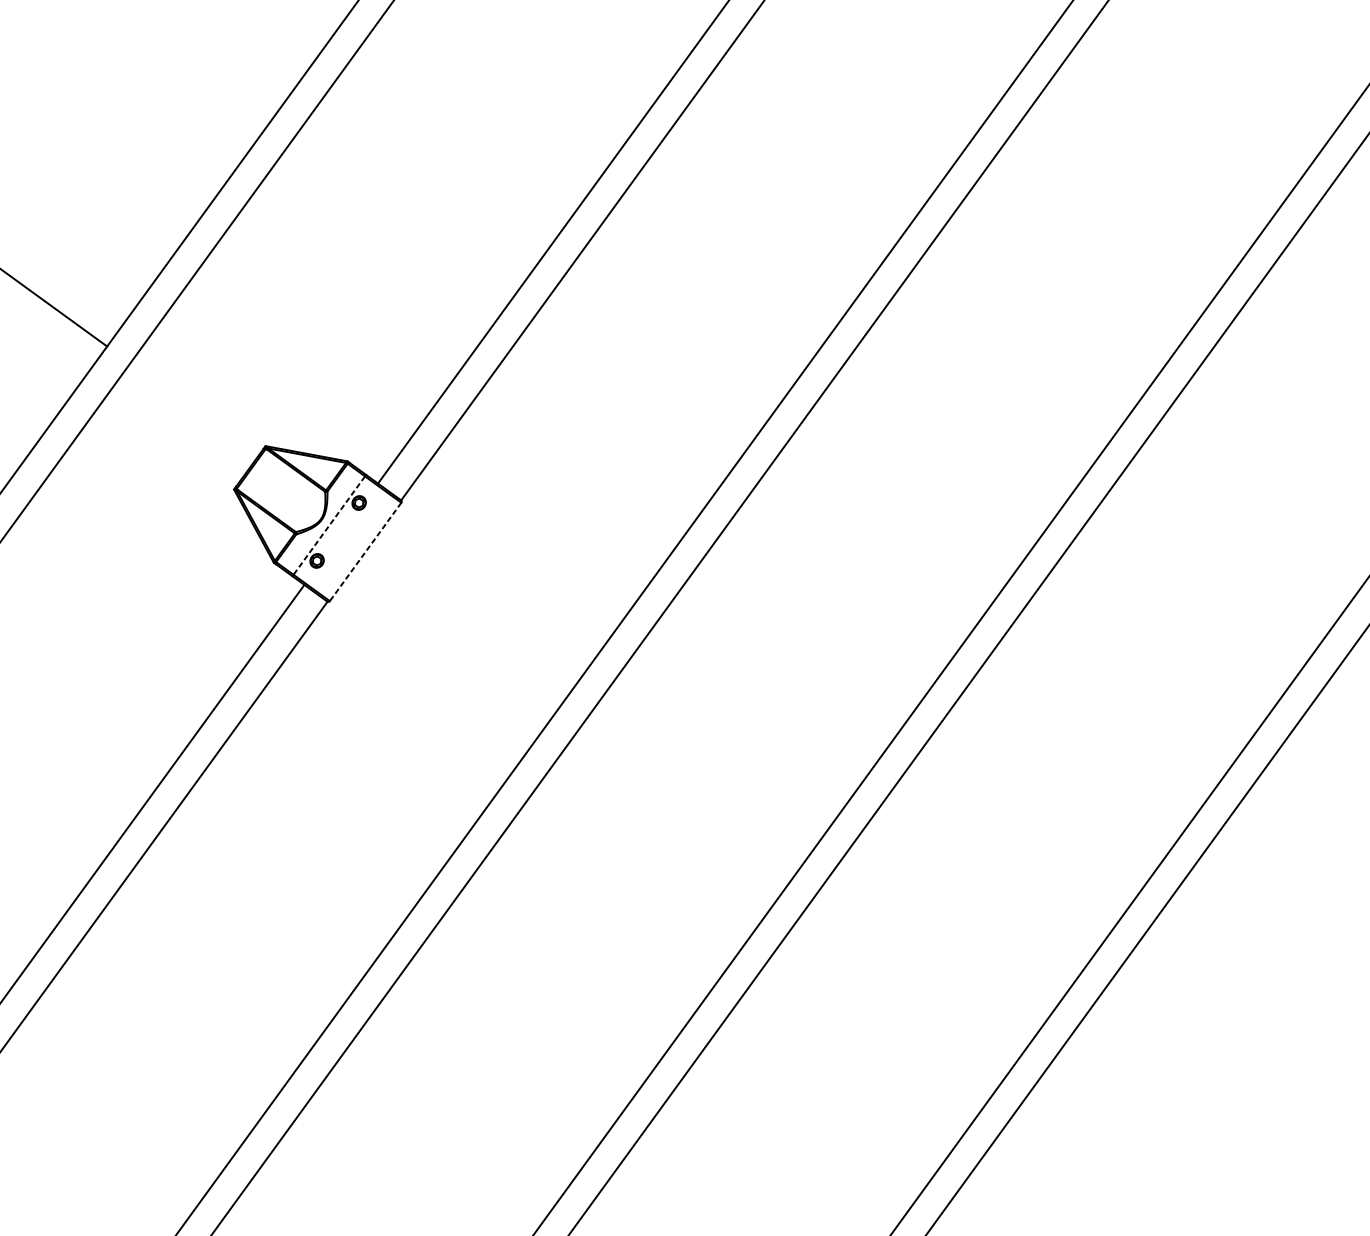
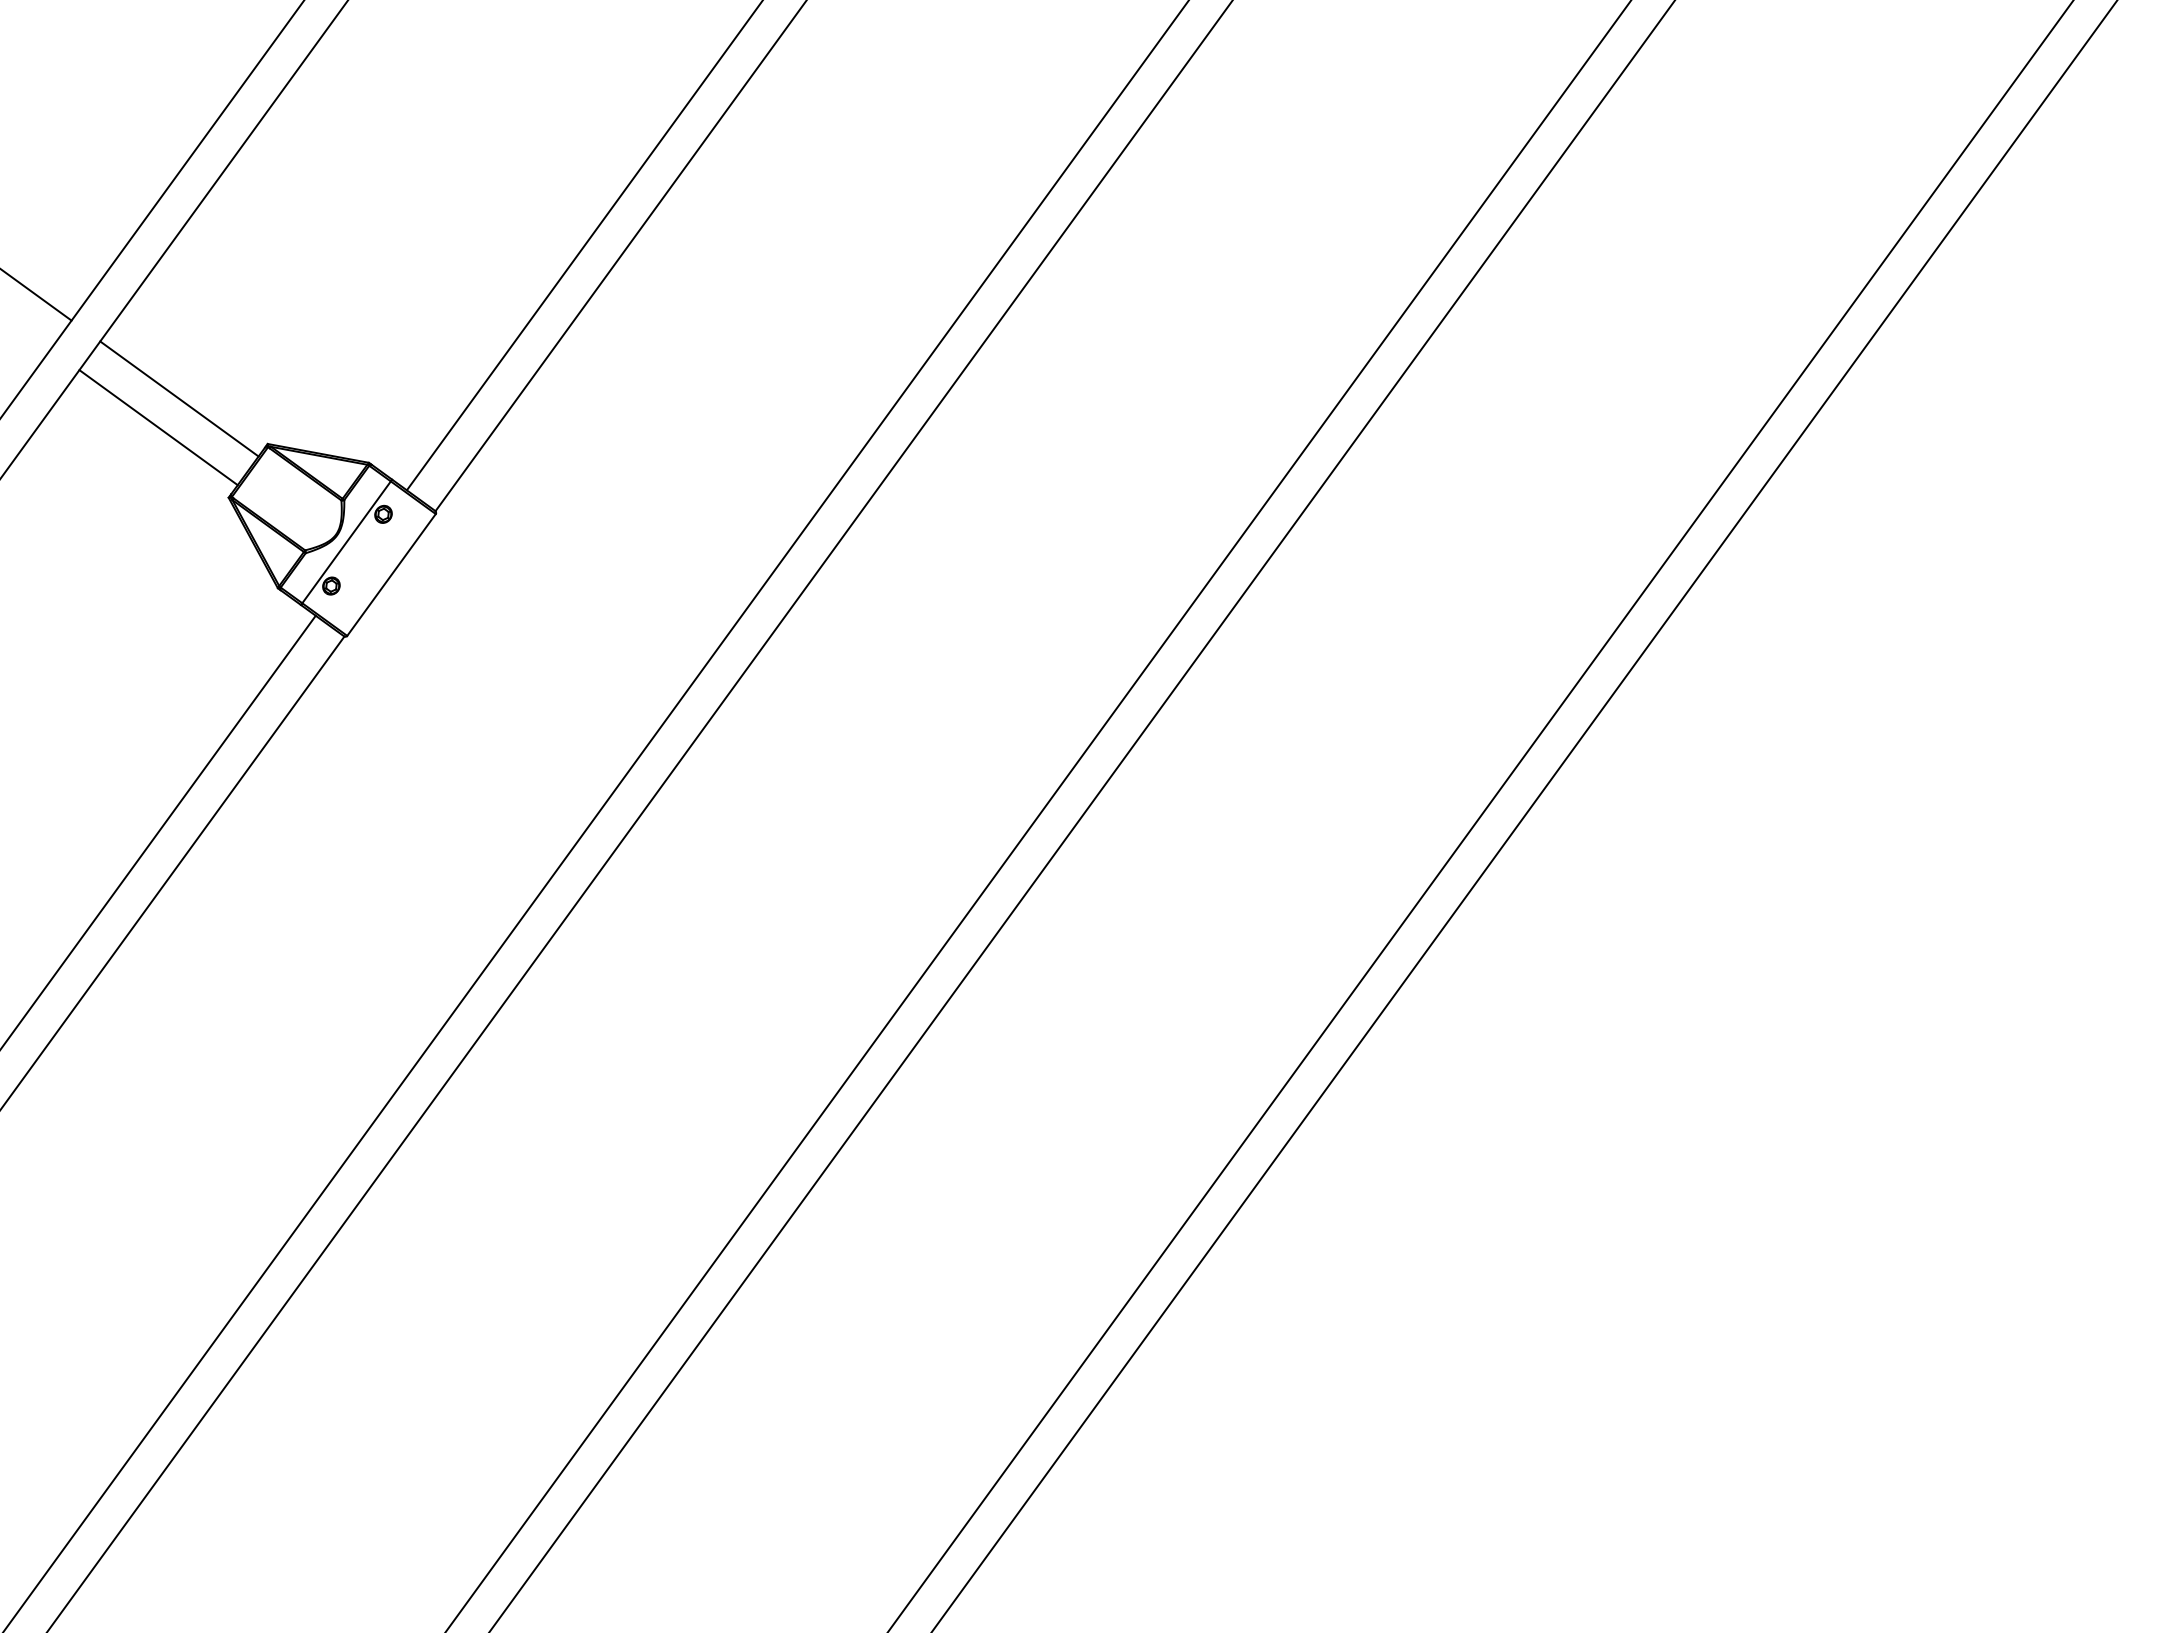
line: (194, 409) -> (179, 398), added
line: (177, 432) -> (158, 427), added
line: (329, 525) -> (346, 542), dashed -> solid
line: (365, 552) -> (391, 575), dashed -> solid

